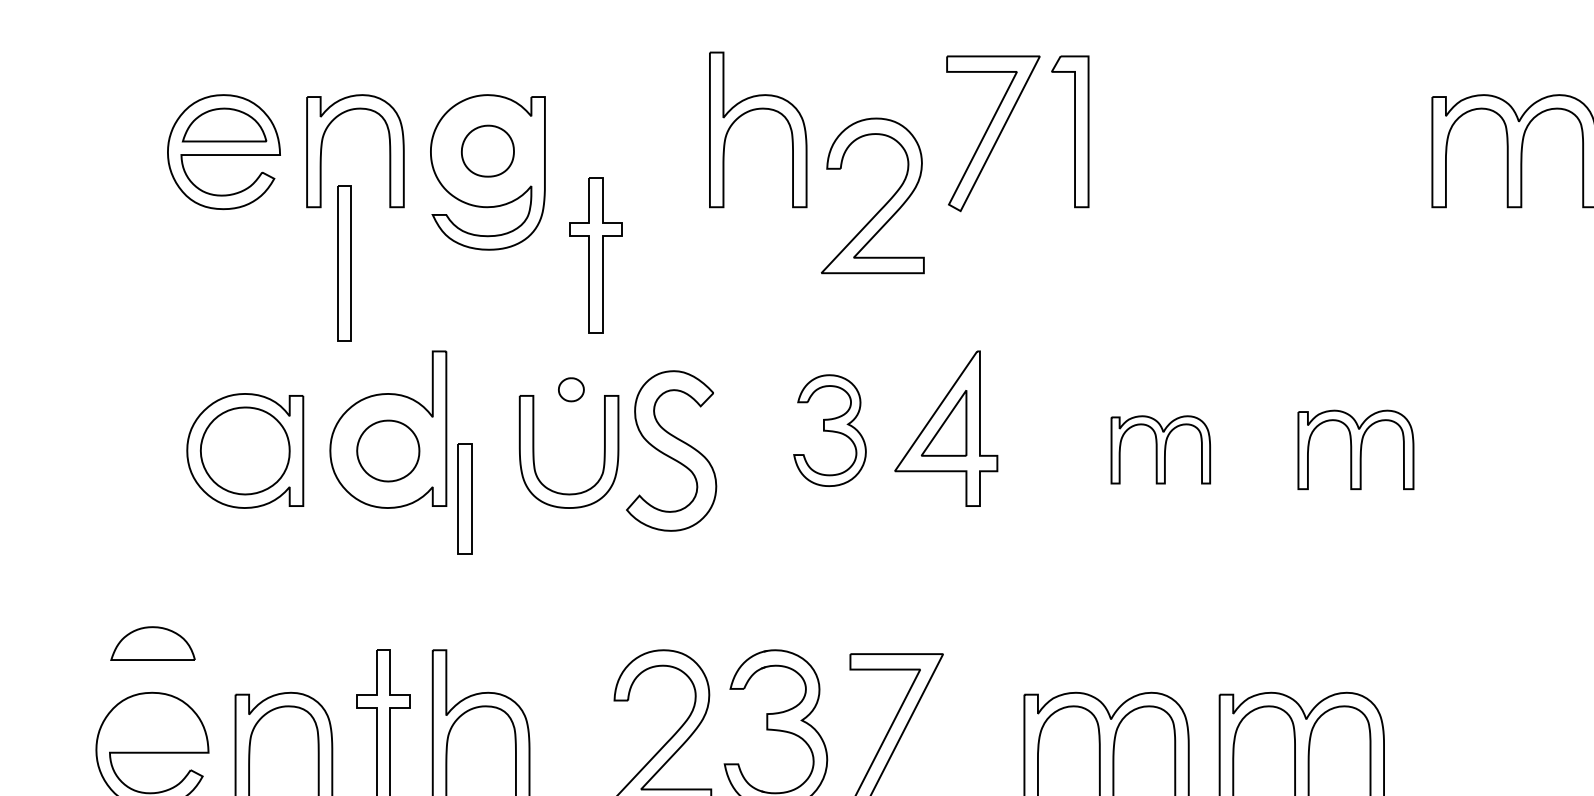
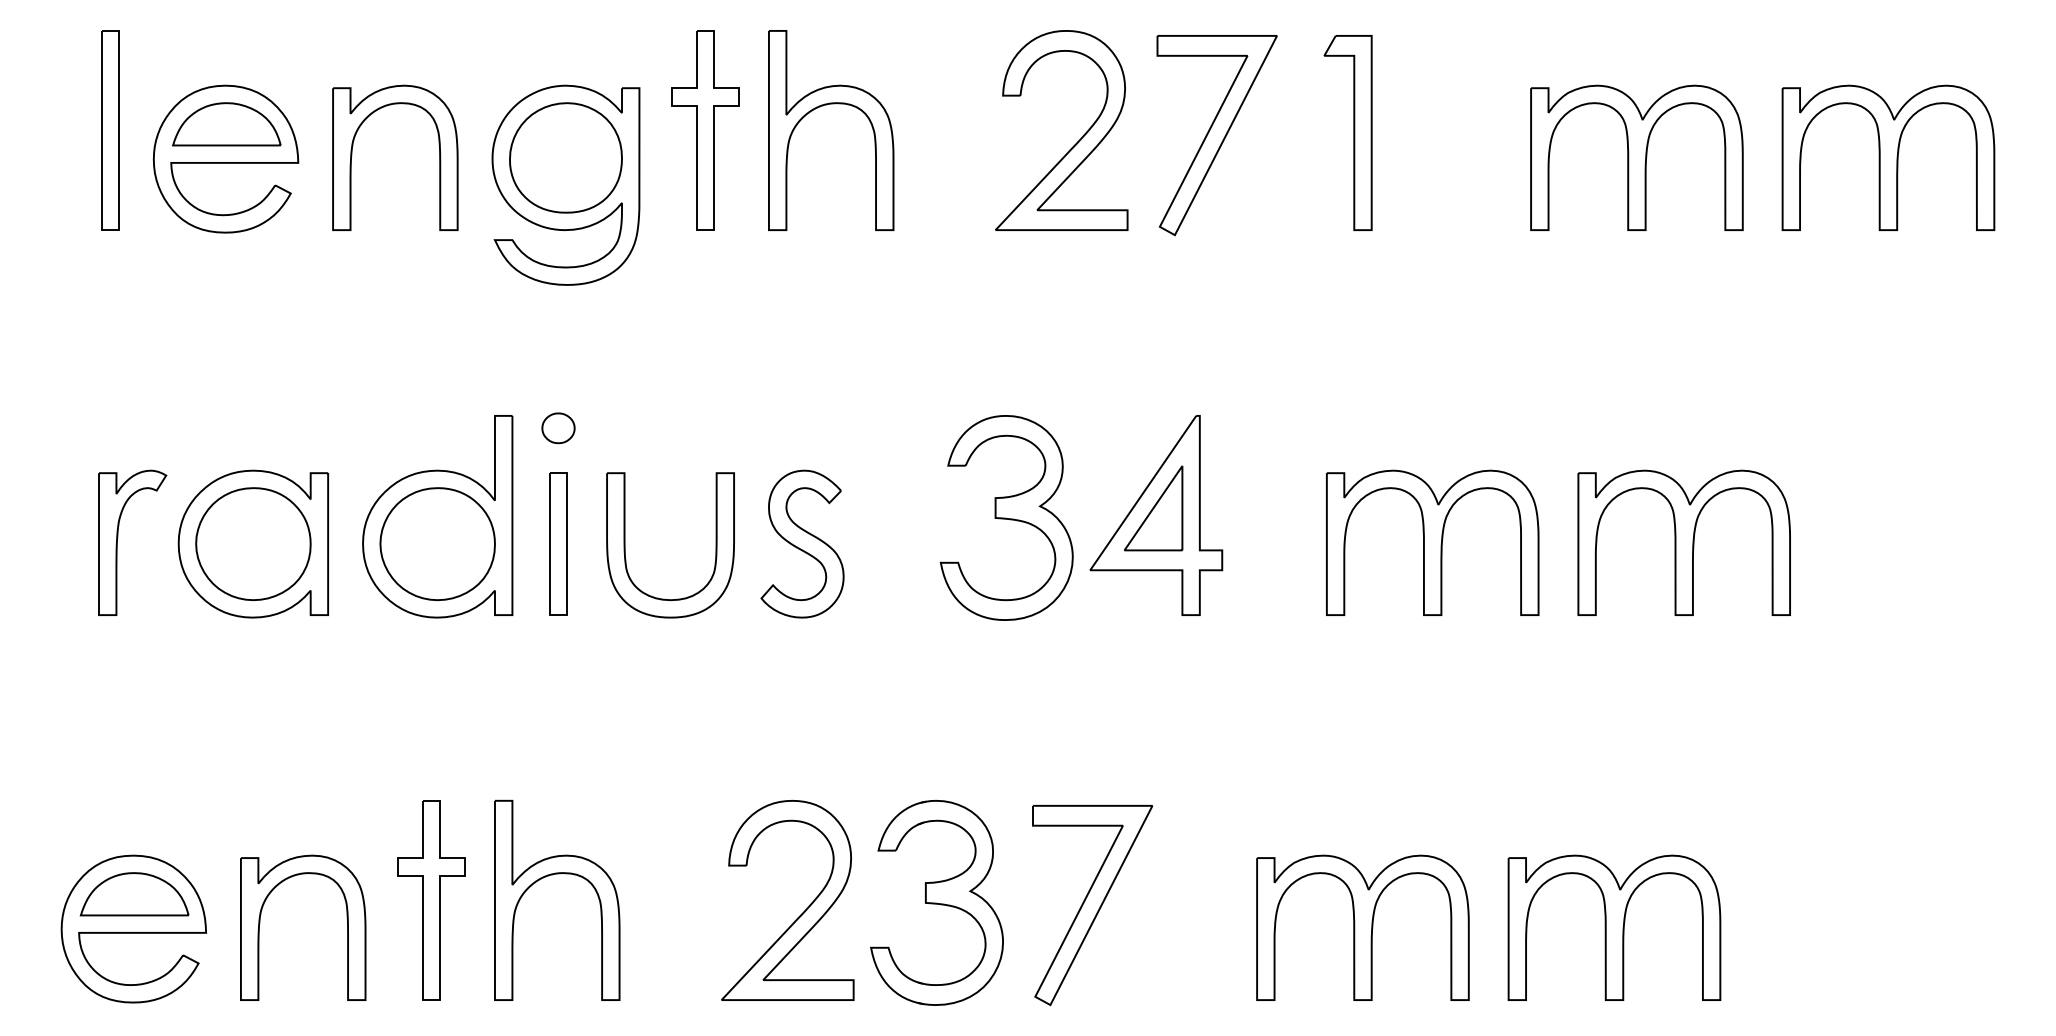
part: (752, 111) -> (823, 106), moved
curve: (1074, 131) -> (1353, 132), moved
part: (487, 150) -> (565, 157), size x1.67
part: (1318, 150) -> (1636, 157), added
part: (883, 205) -> (1075, 143), moved
curve: (590, 255) -> (697, 130), moved
part: (344, 263) -> (110, 130), moved
part: (571, 389) -> (558, 428), moved
part: (829, 430) -> (1006, 517), size x1.43
part: (140, 445) -> (118, 537), added
part: (1160, 449) -> (1432, 542), size x1.67
part: (1355, 449) -> (1683, 542), size x1.43
part: (671, 450) -> (802, 543), size x0.71
part: (388, 451) -> (437, 544), size x1.43
part: (465, 498) -> (558, 543), moved
part: (152, 643) -> (134, 894), moved

